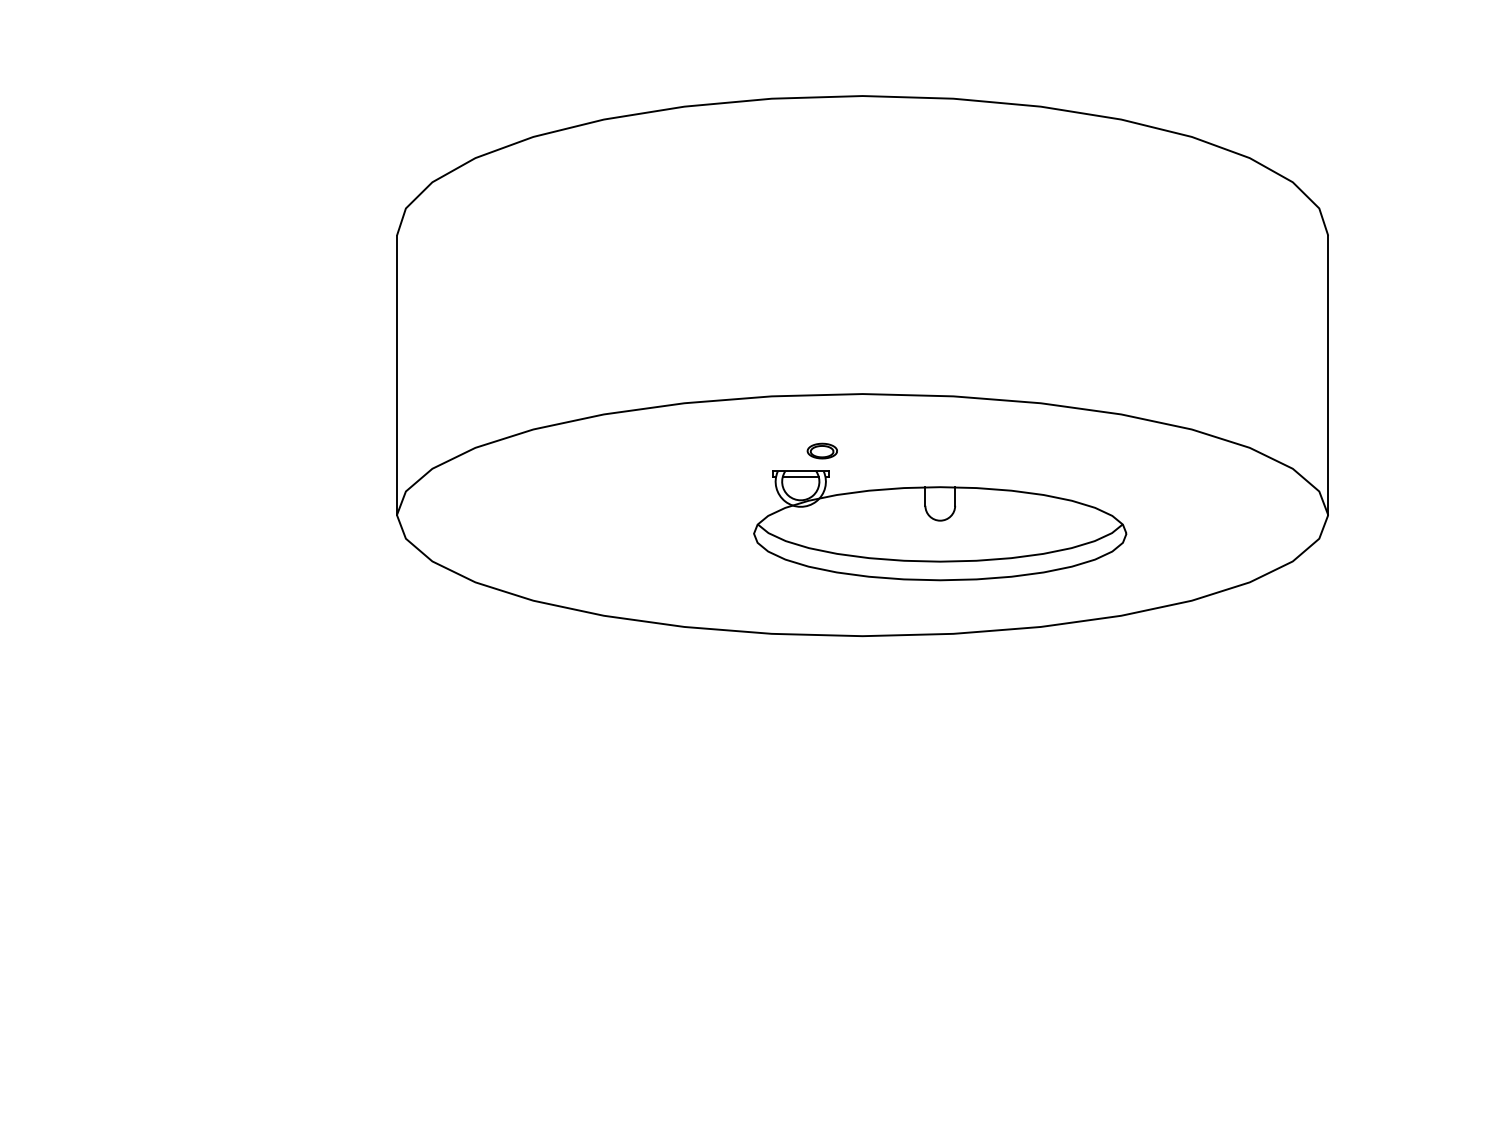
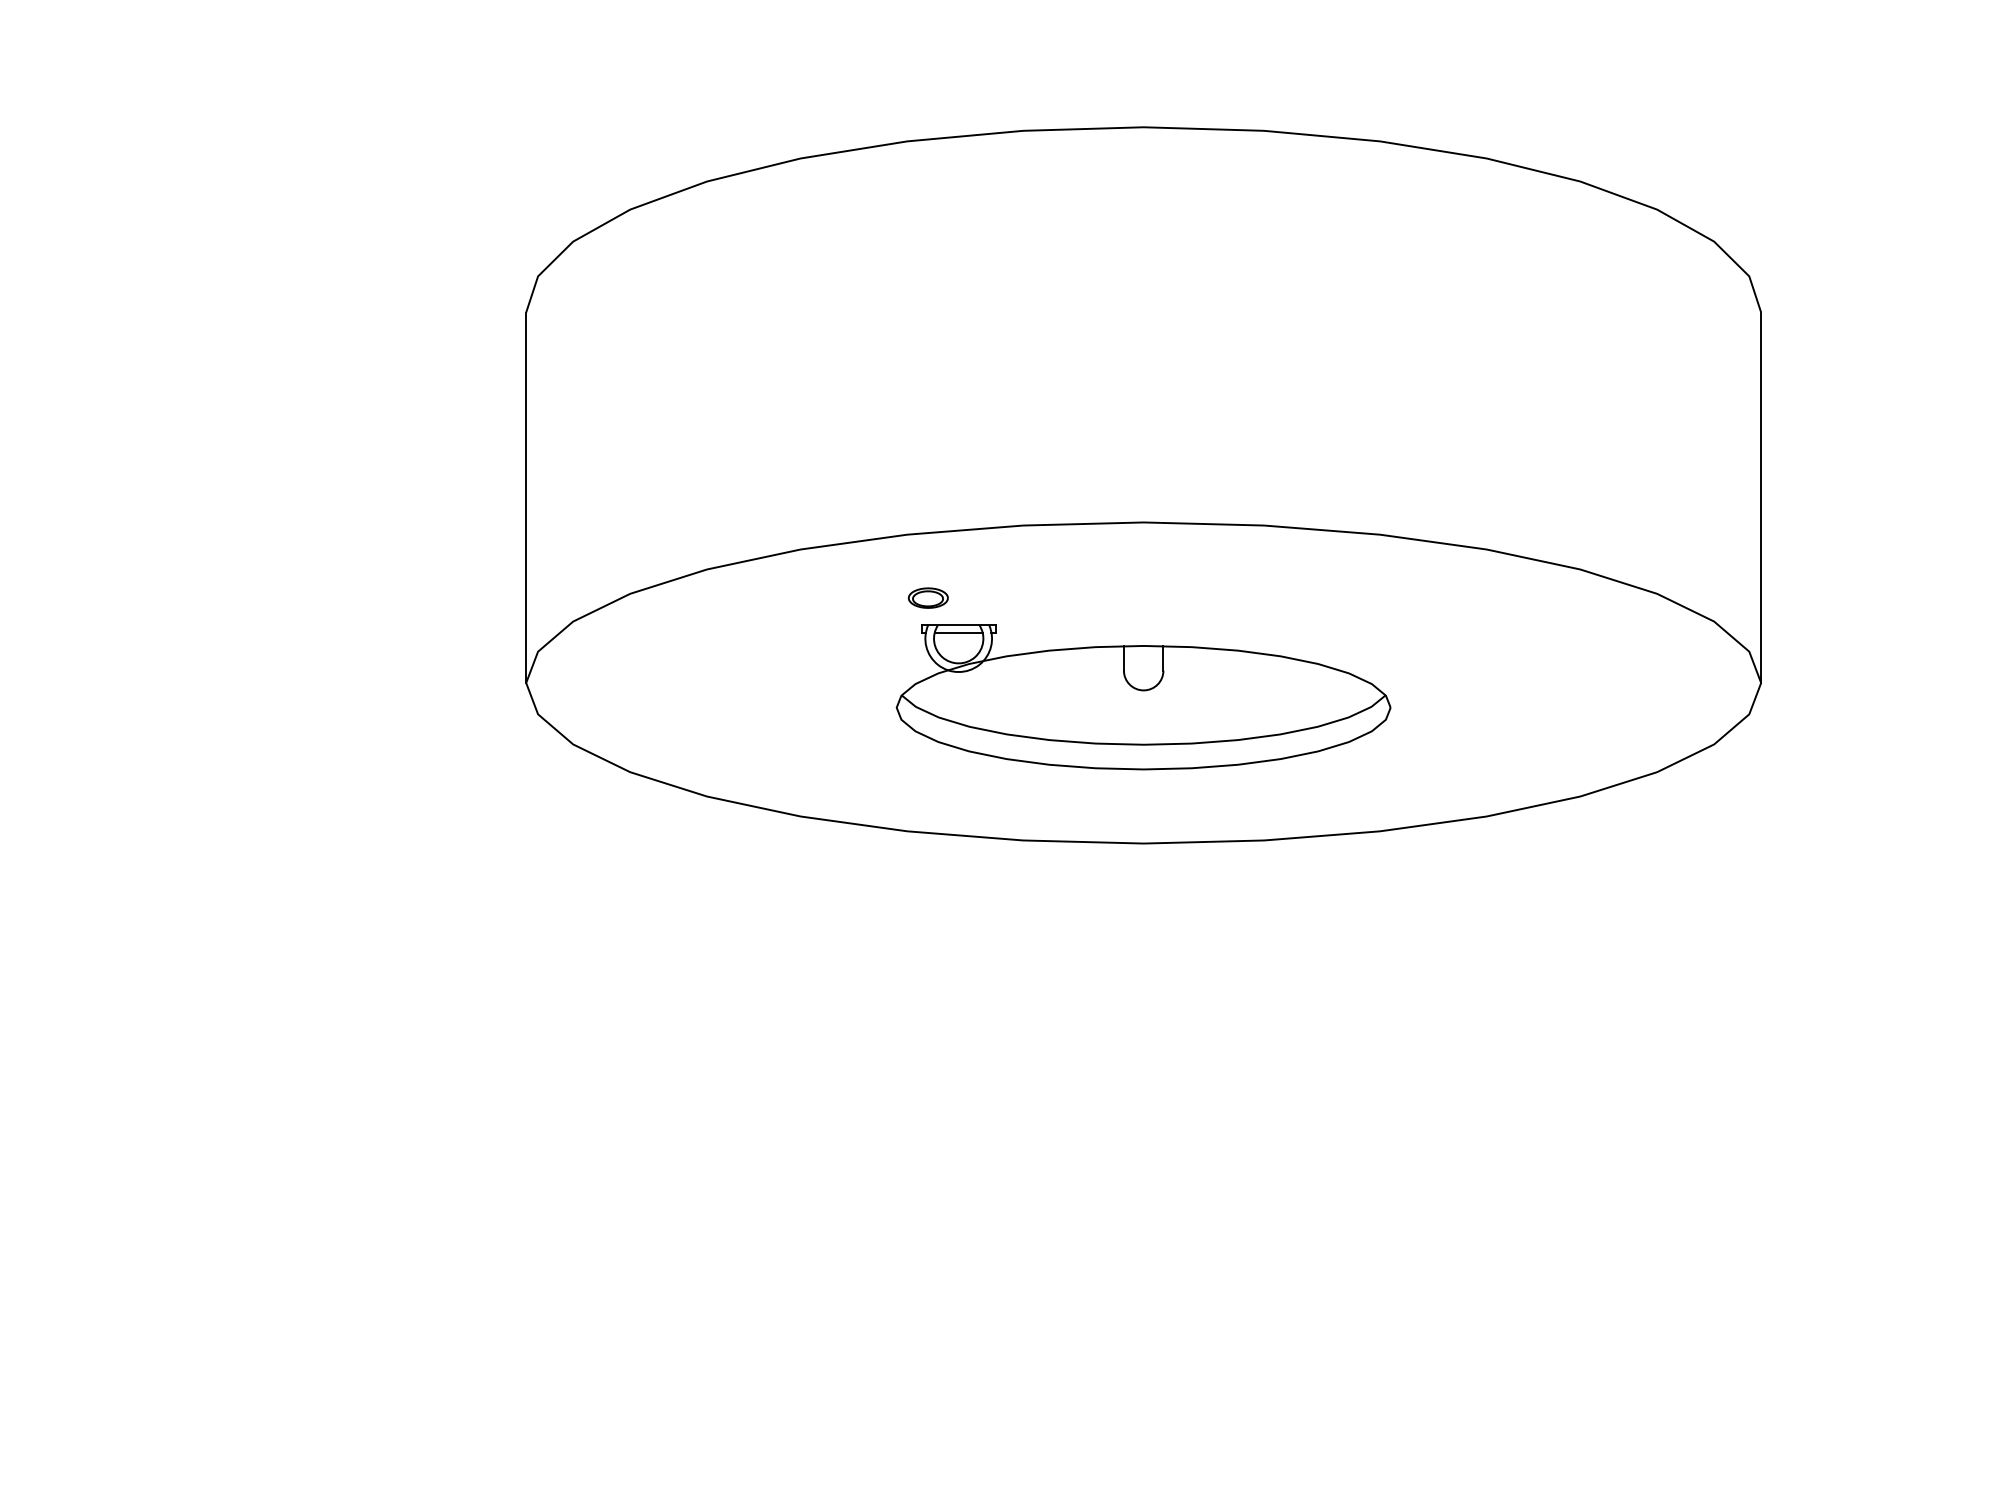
part: (821, 450) -> (927, 597), moved
part: (940, 526) -> (1143, 697), moved

